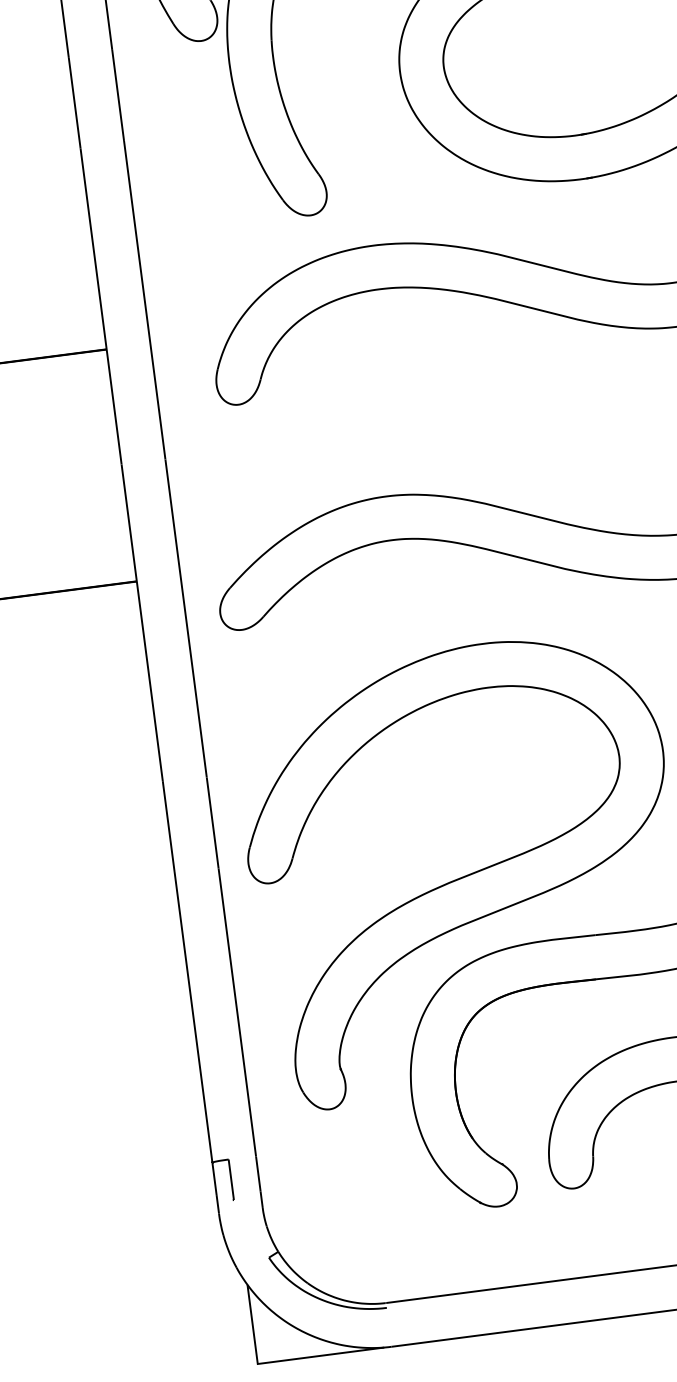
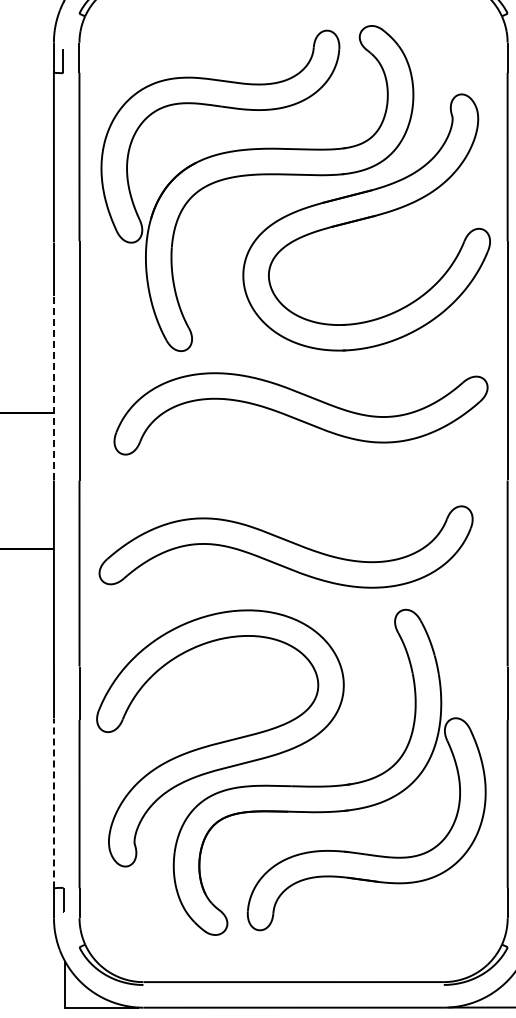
line: (100, 305) -> (53, 387), solid -> dashed
line: (192, 1017) -> (53, 803), solid -> dashed

